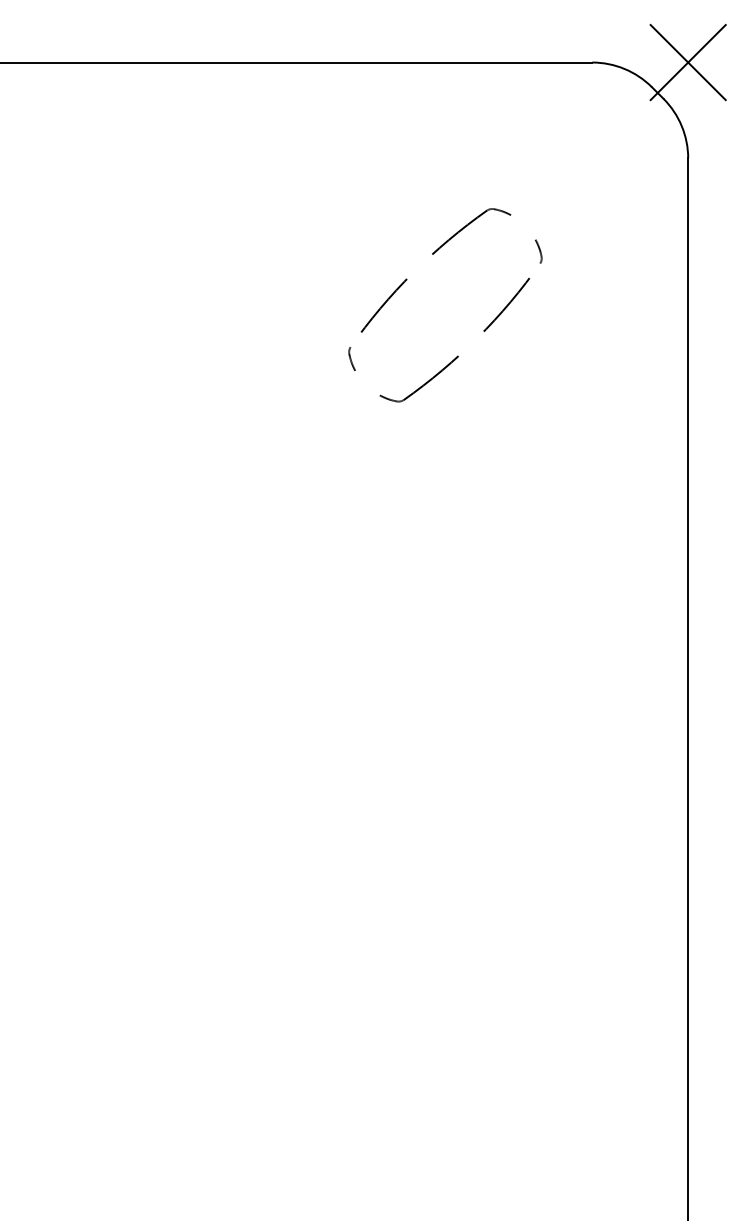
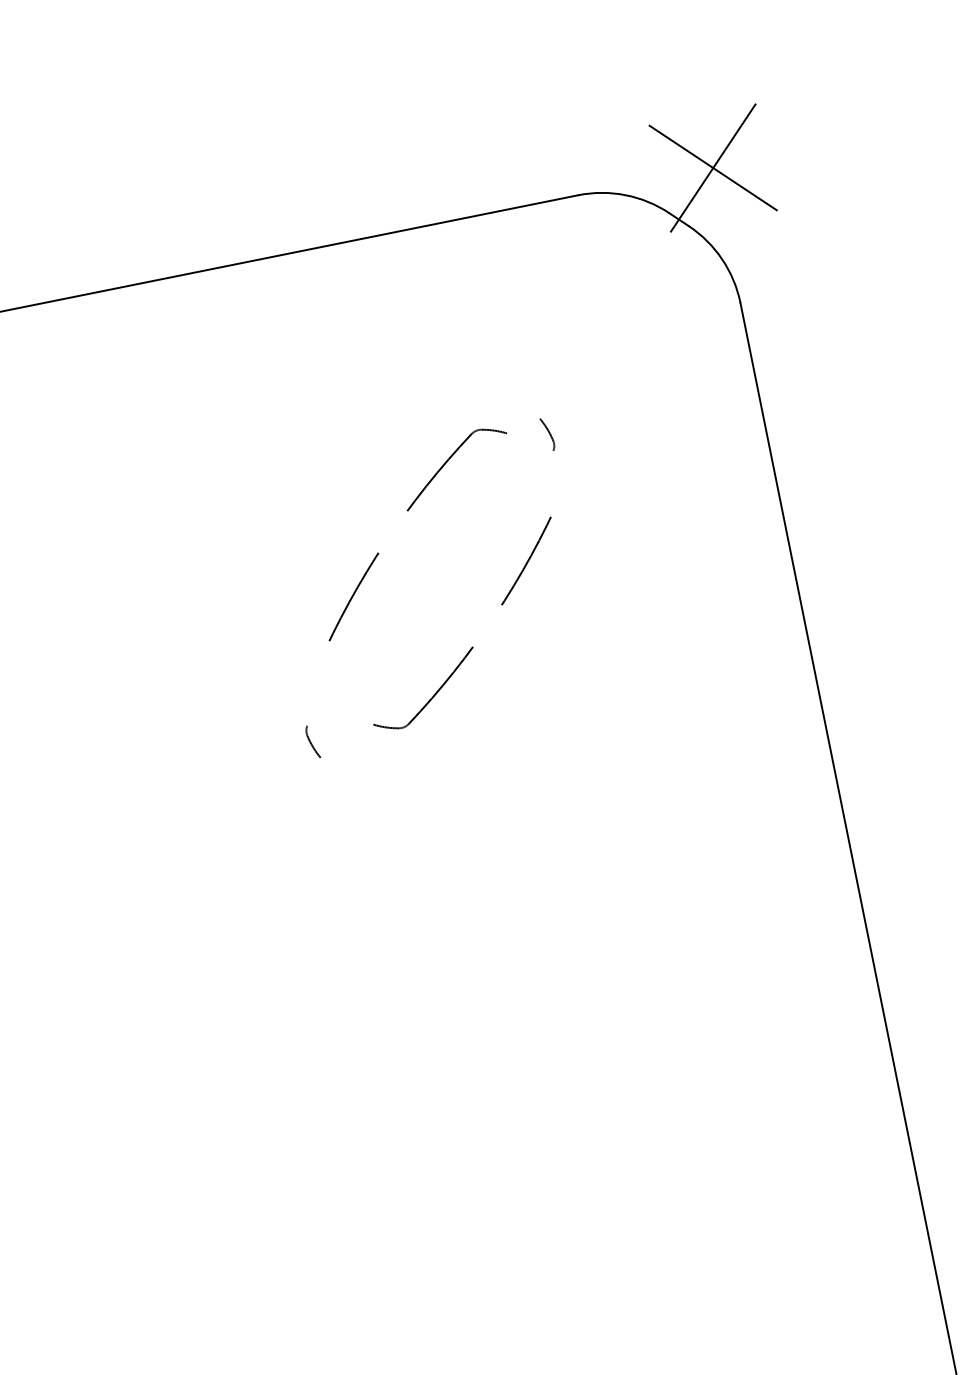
part: (538, 251) -> (547, 434), moved
part: (351, 359) -> (312, 742), moved

